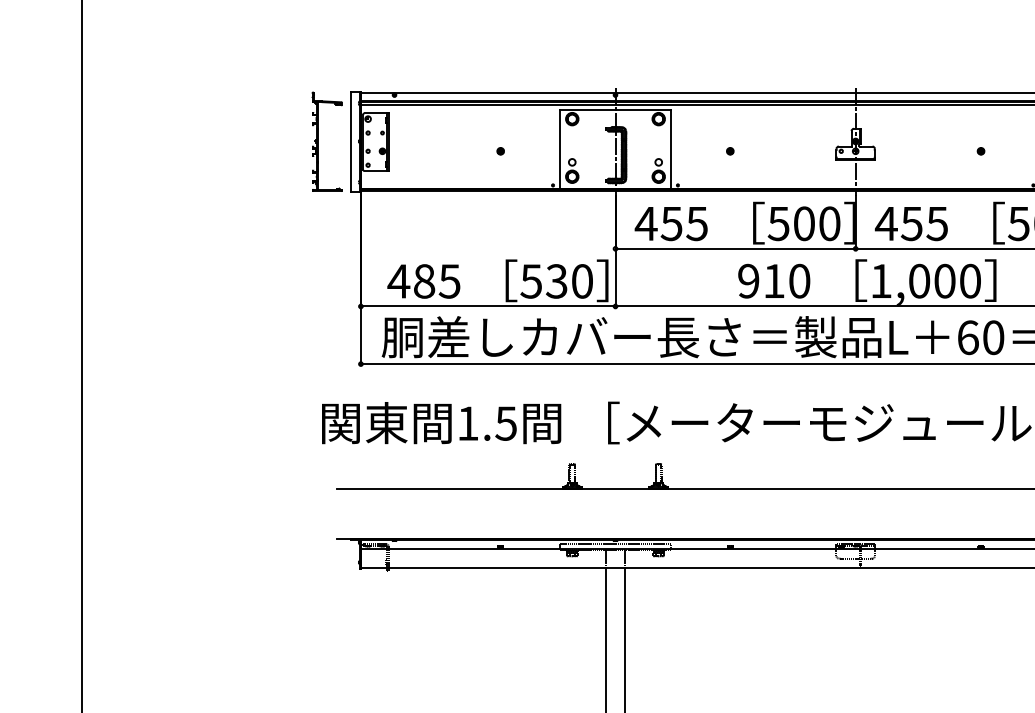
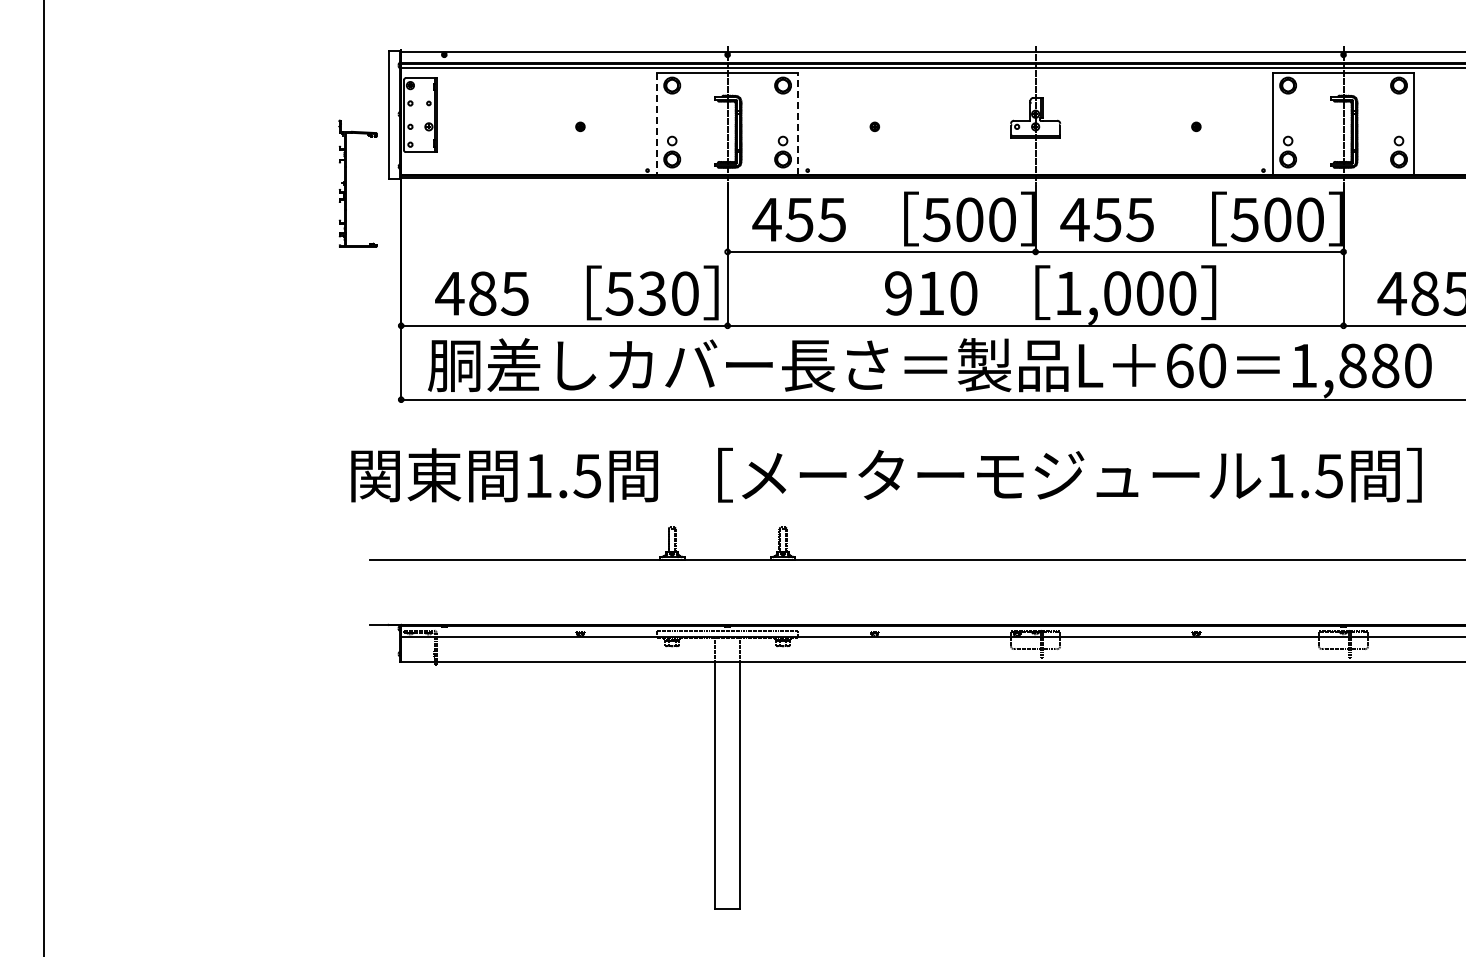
part: (318, 141) -> (346, 183), moved
line: (560, 149) -> (656, 124), solid -> dashed
line: (670, 149) -> (798, 124), solid -> dashed

